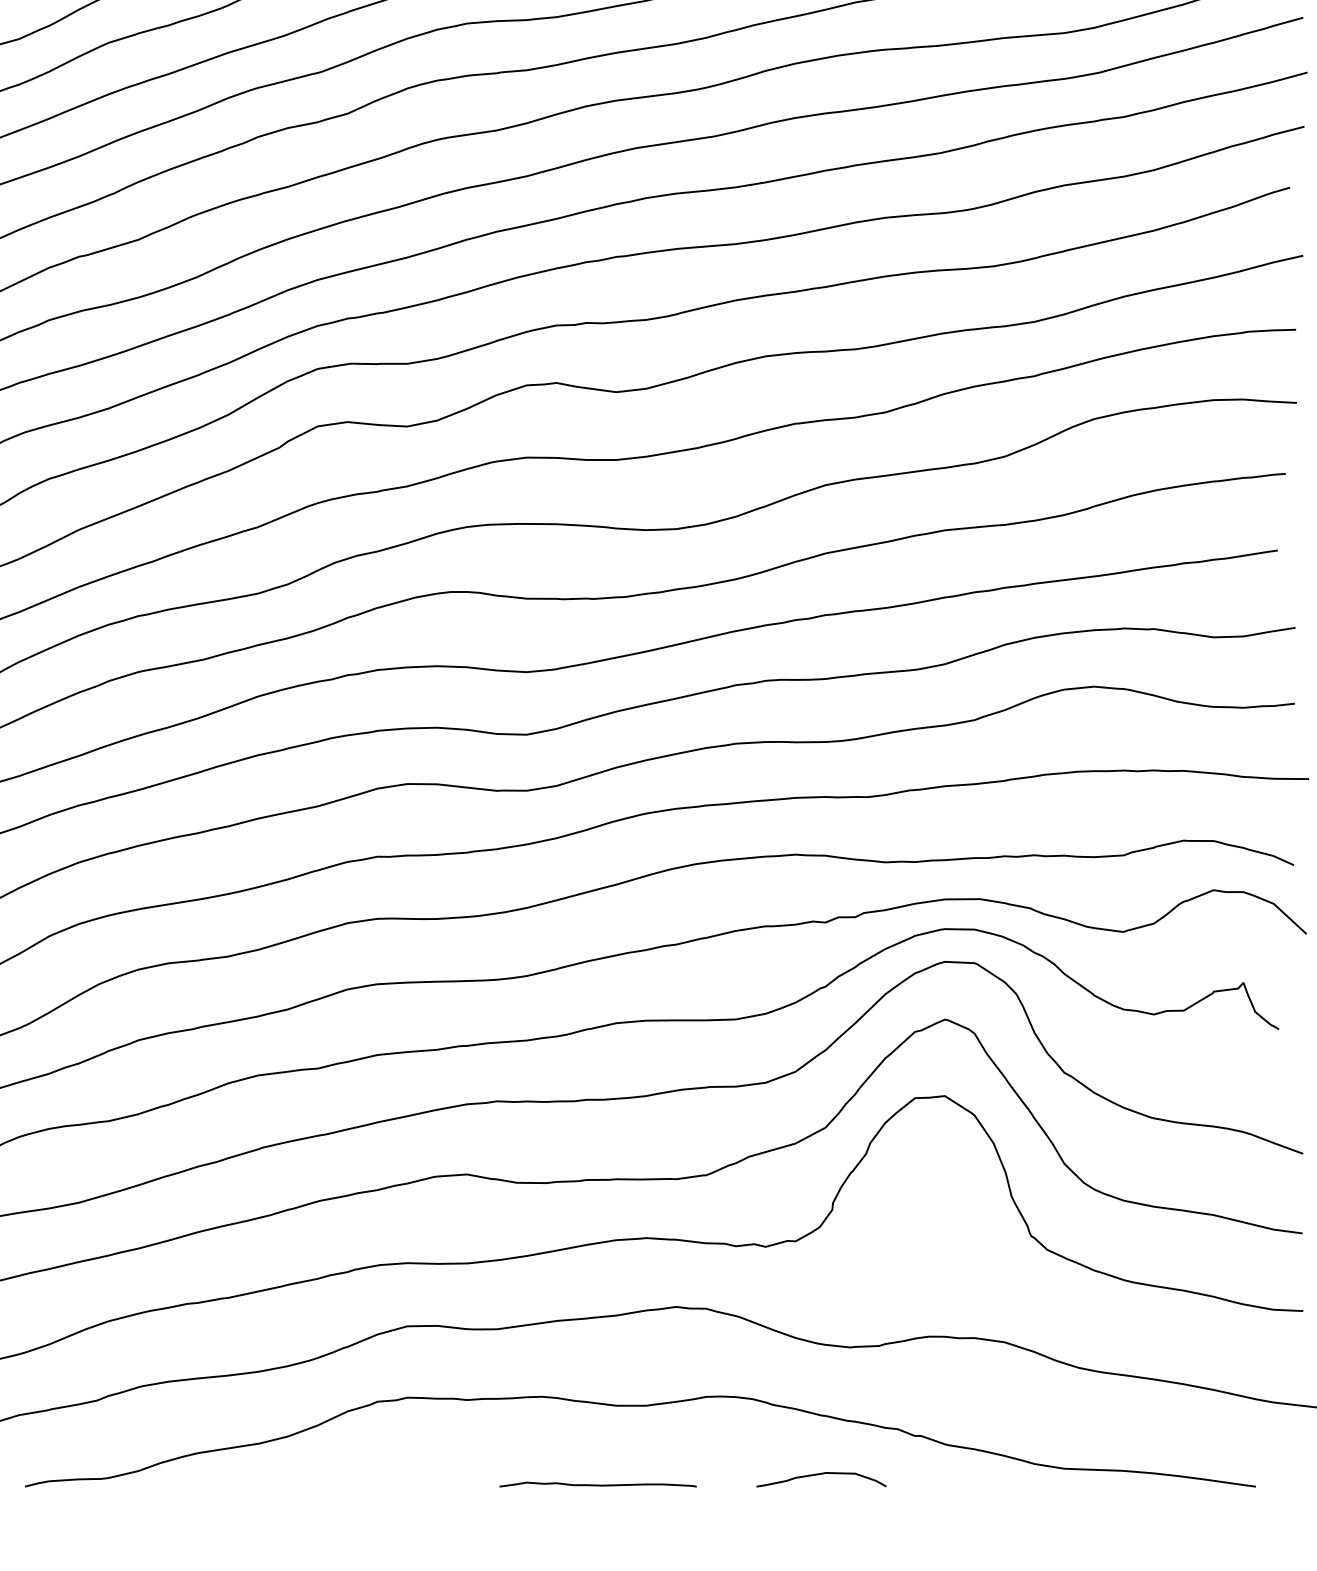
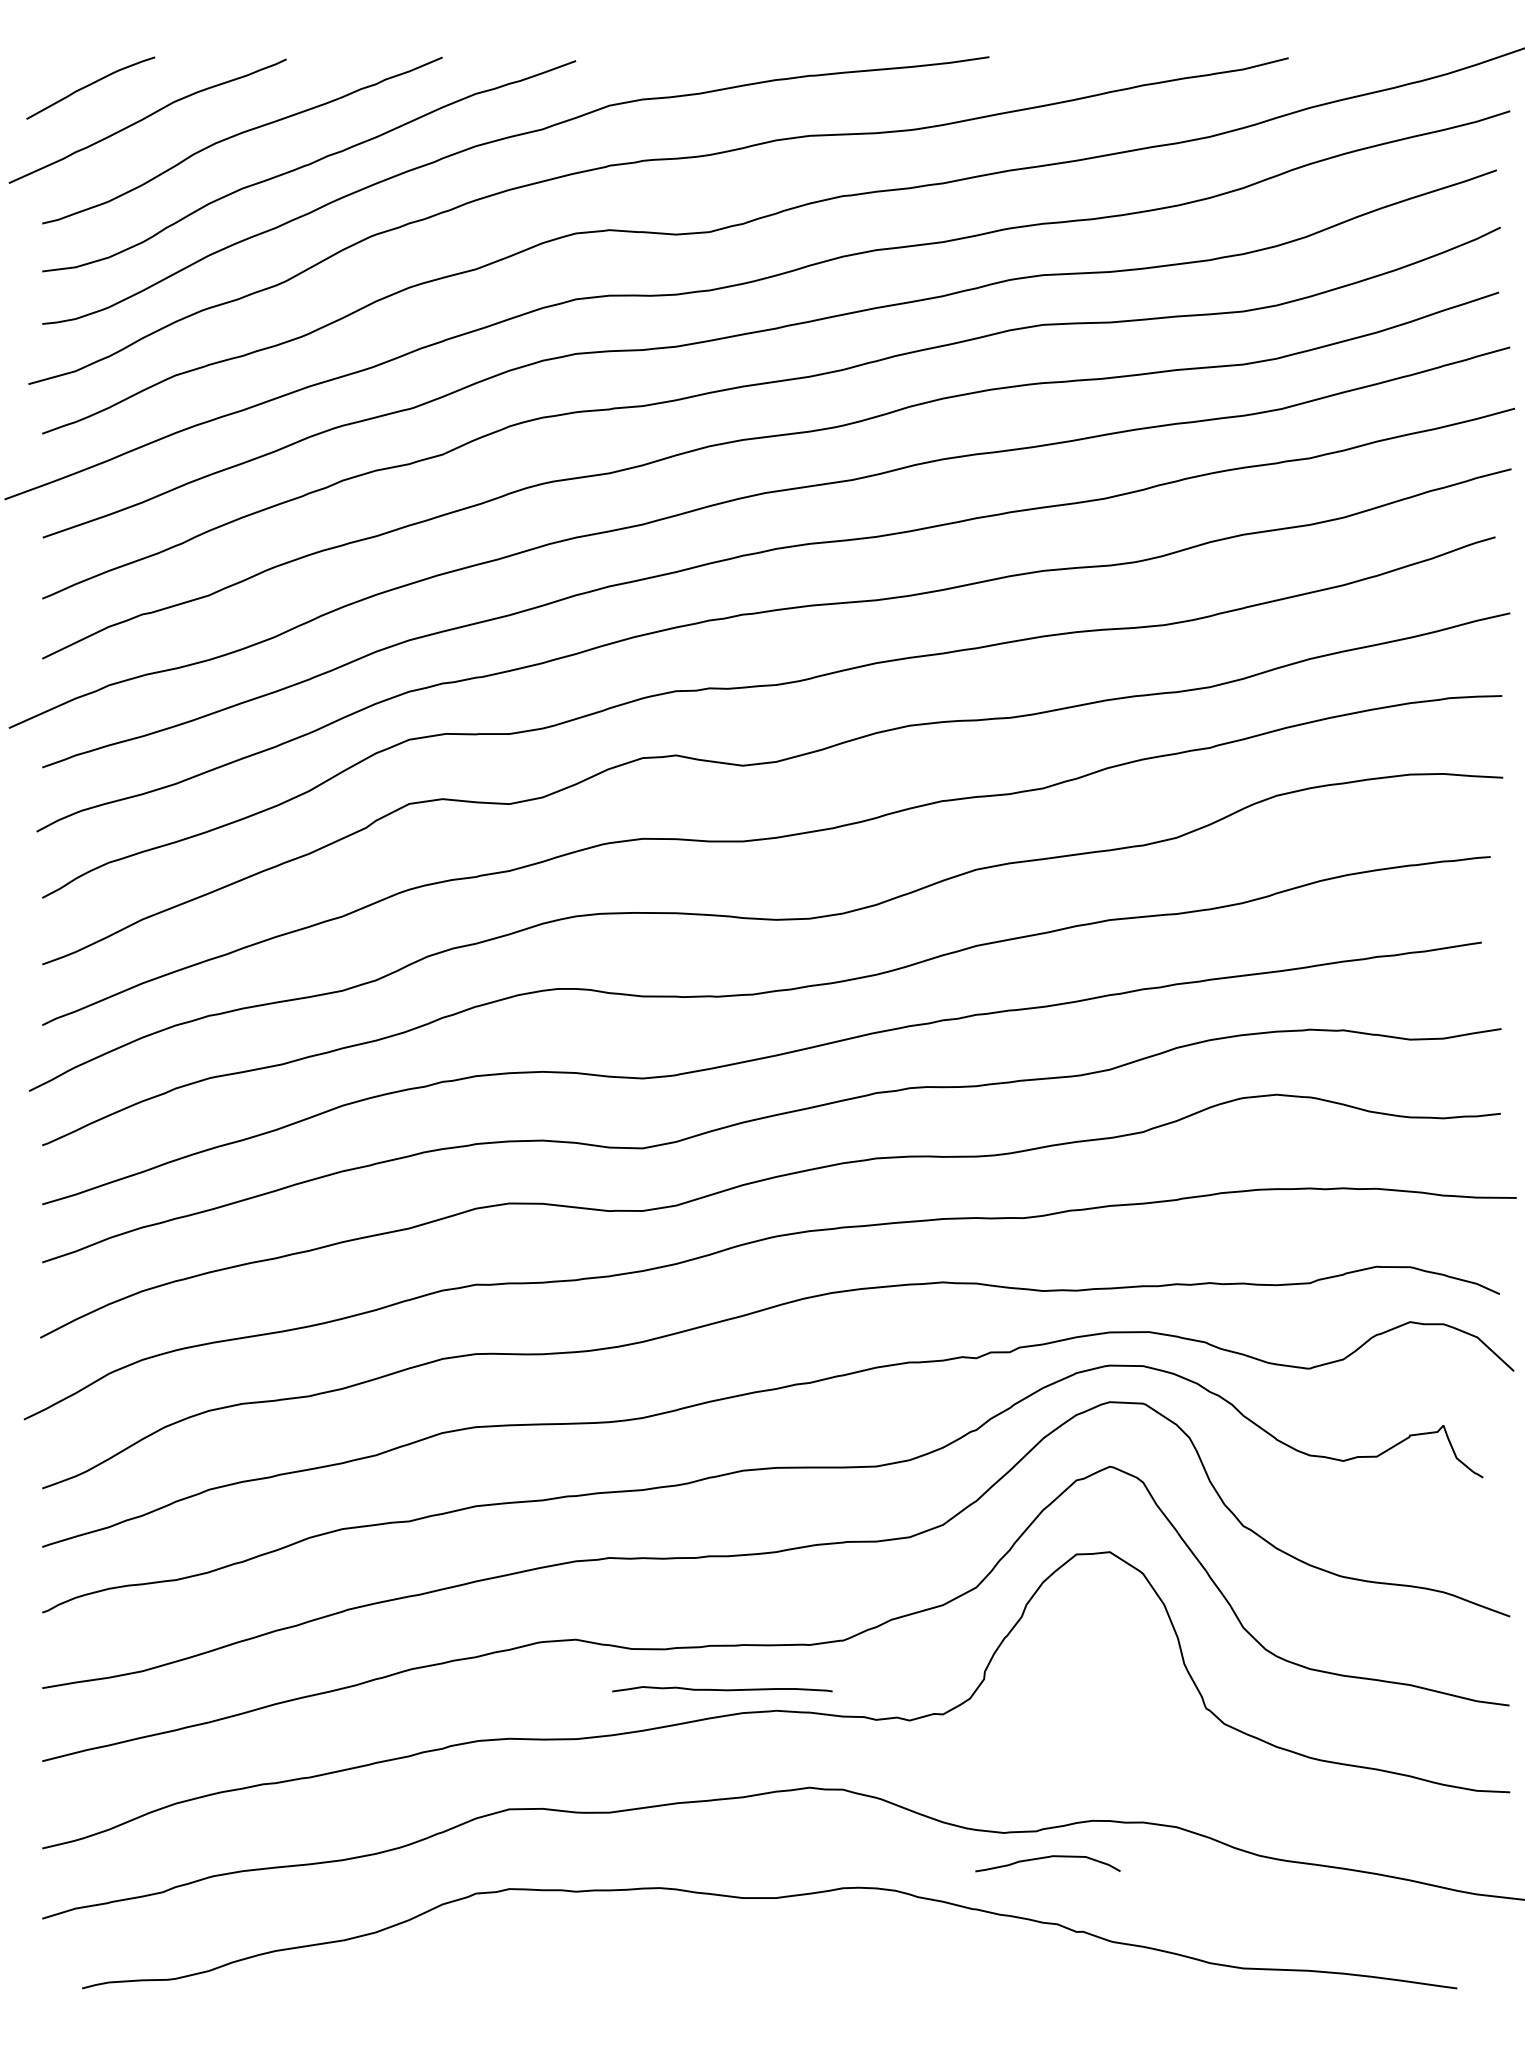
curve: (820, 1475) -> (1046, 1858), moved
curve: (598, 1484) -> (722, 1689), moved

